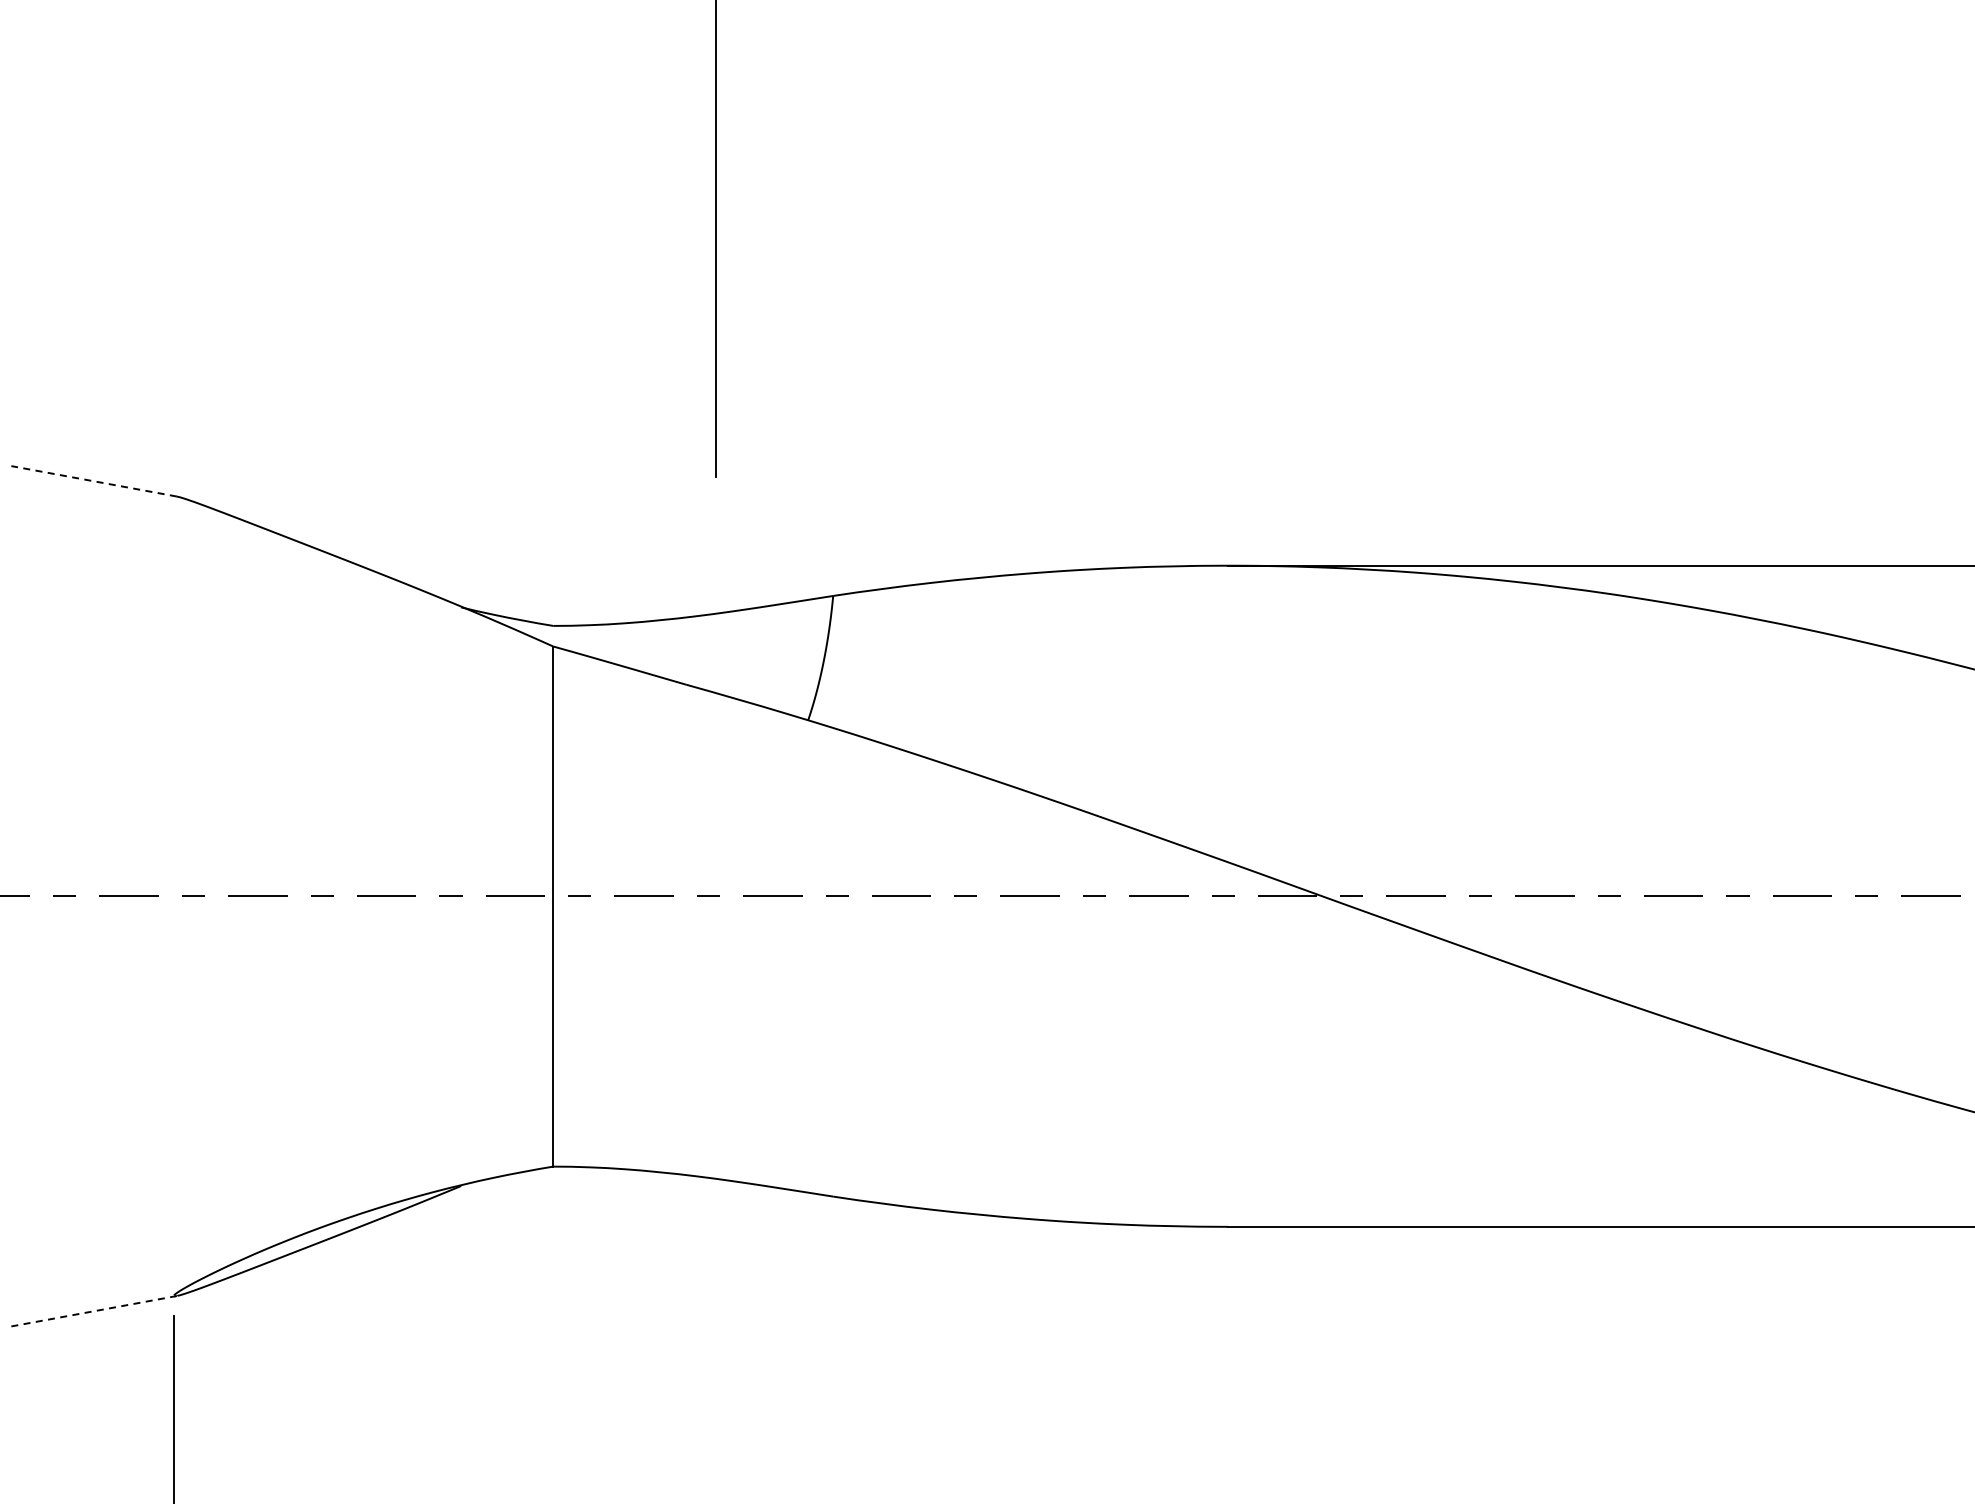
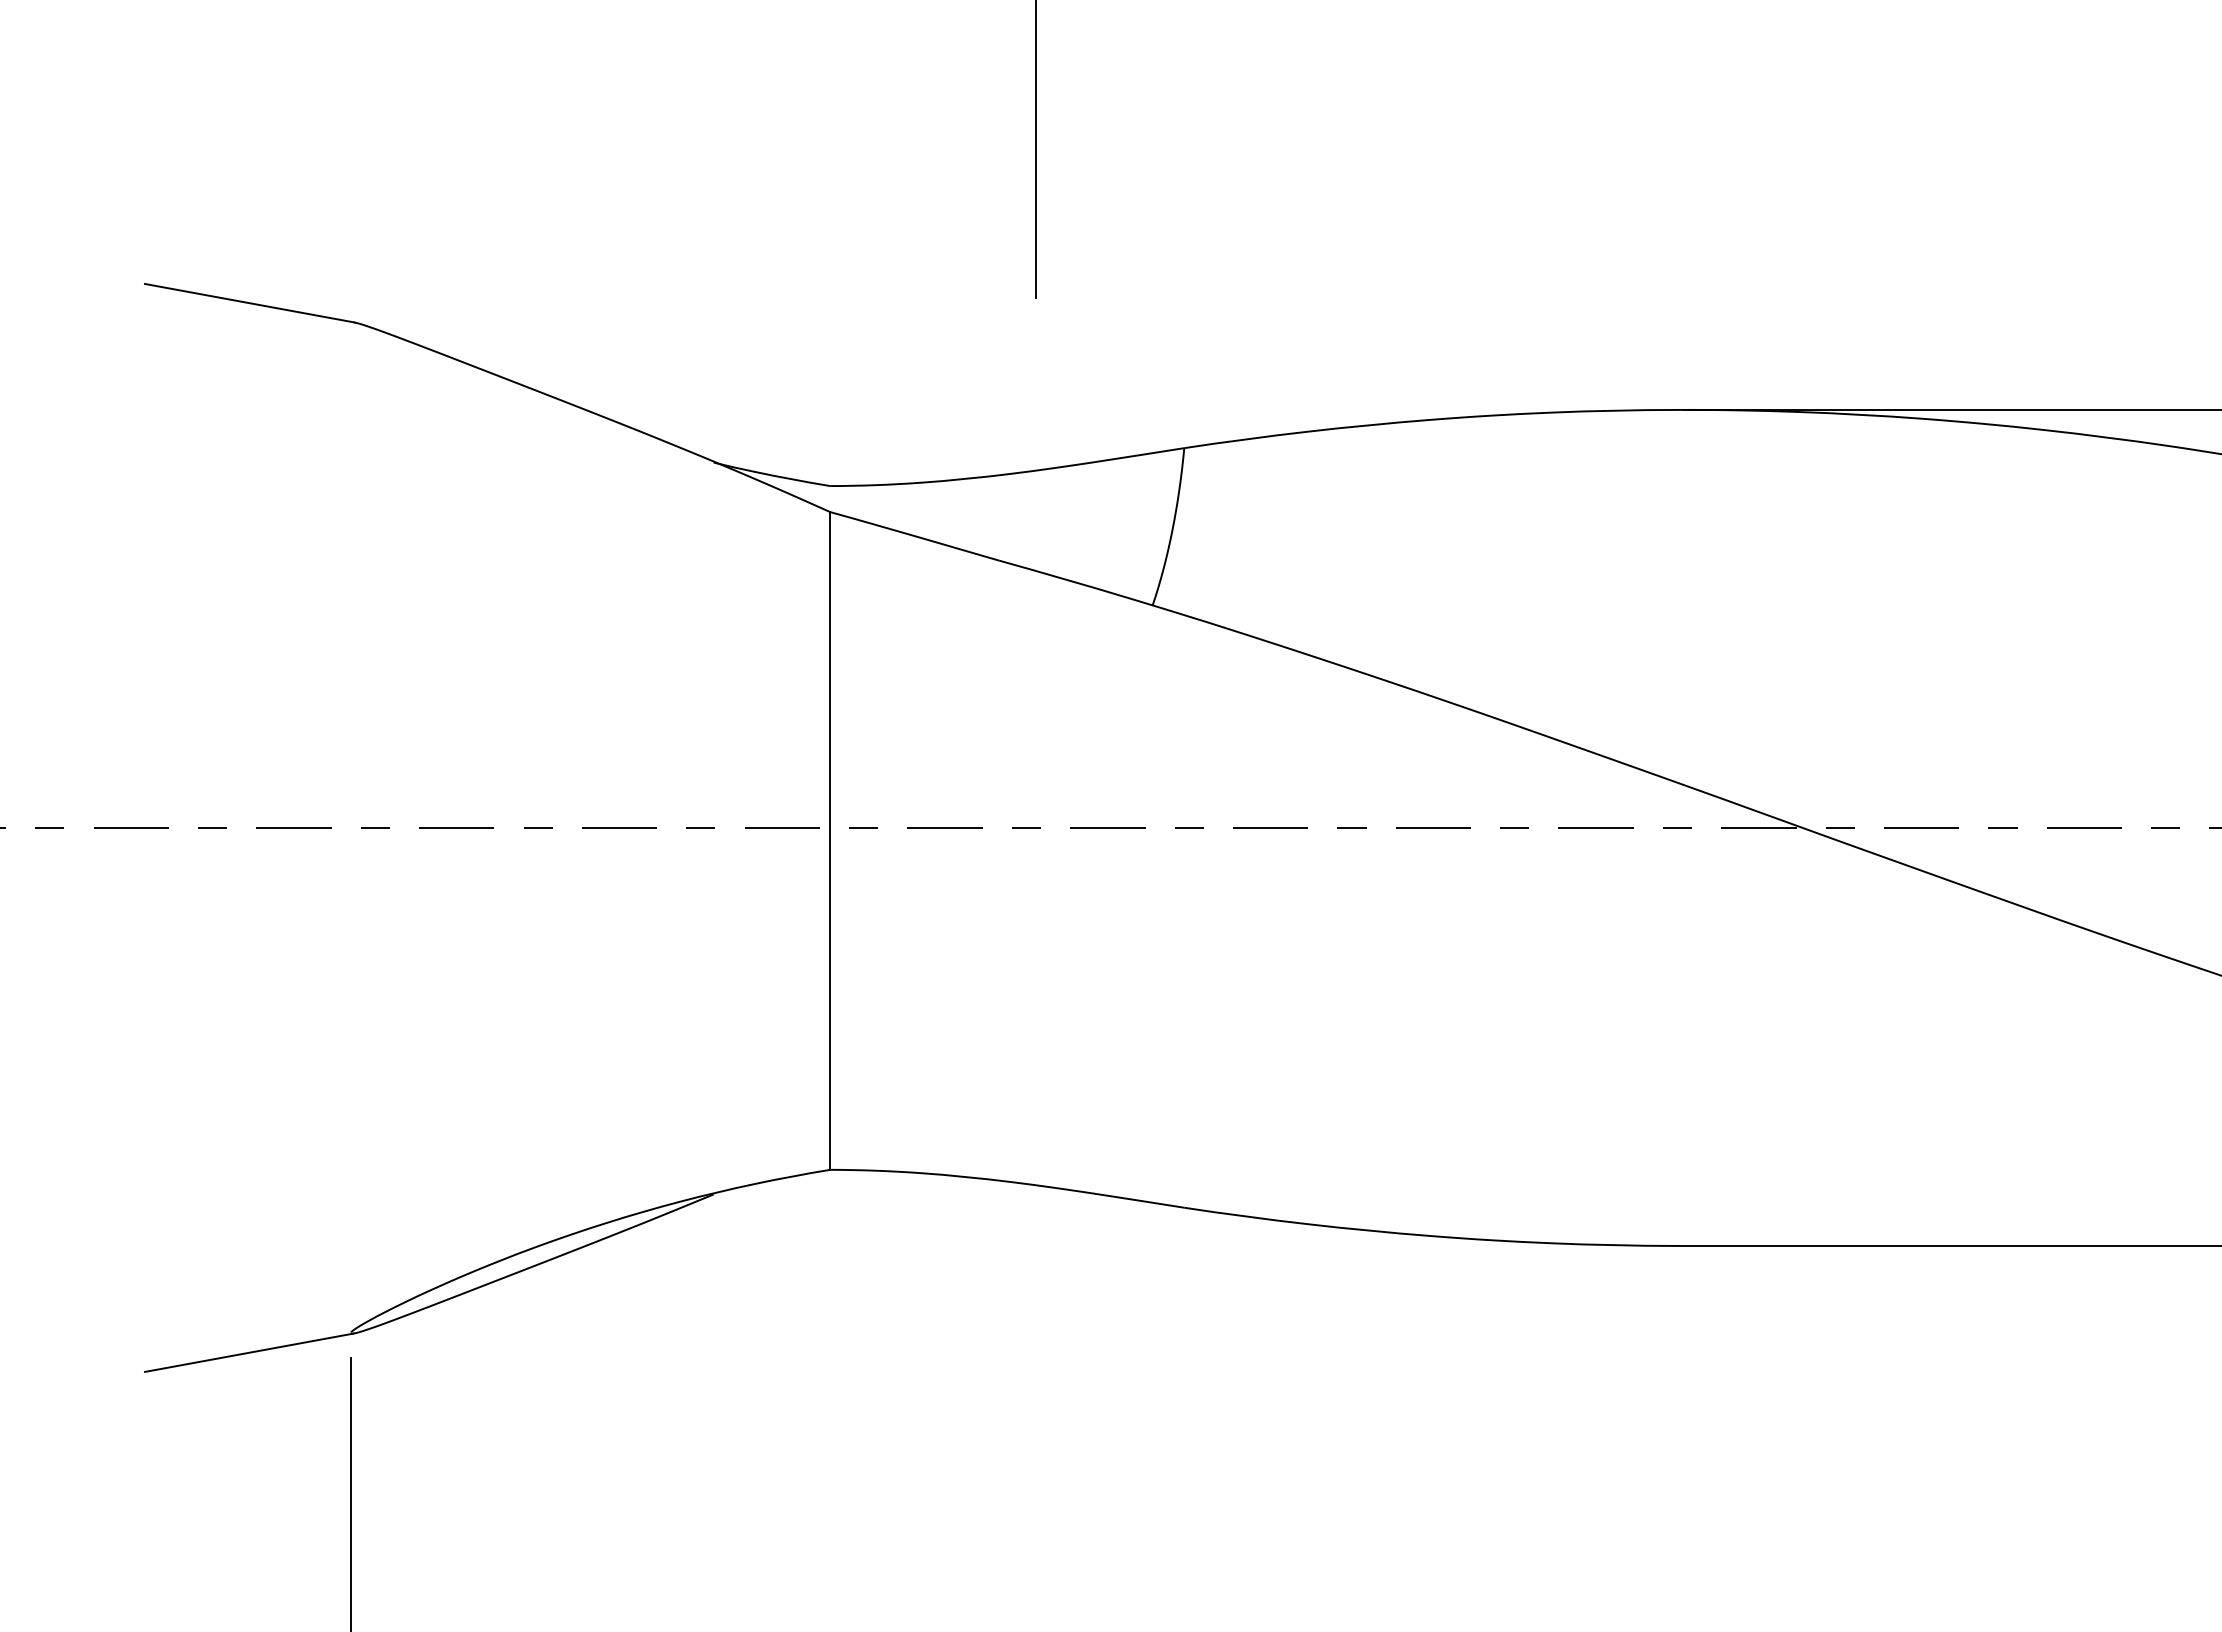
line: (93, 481) -> (248, 303), dashed -> solid
line: (94, 1311) -> (250, 1353), dashed -> solid

